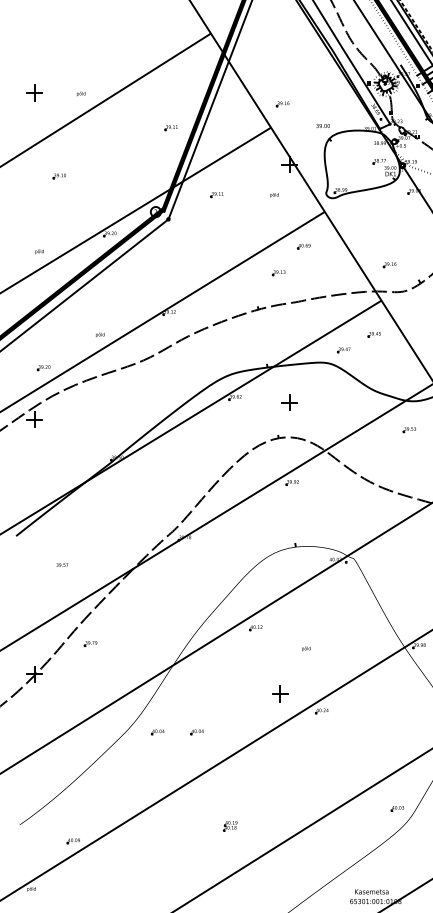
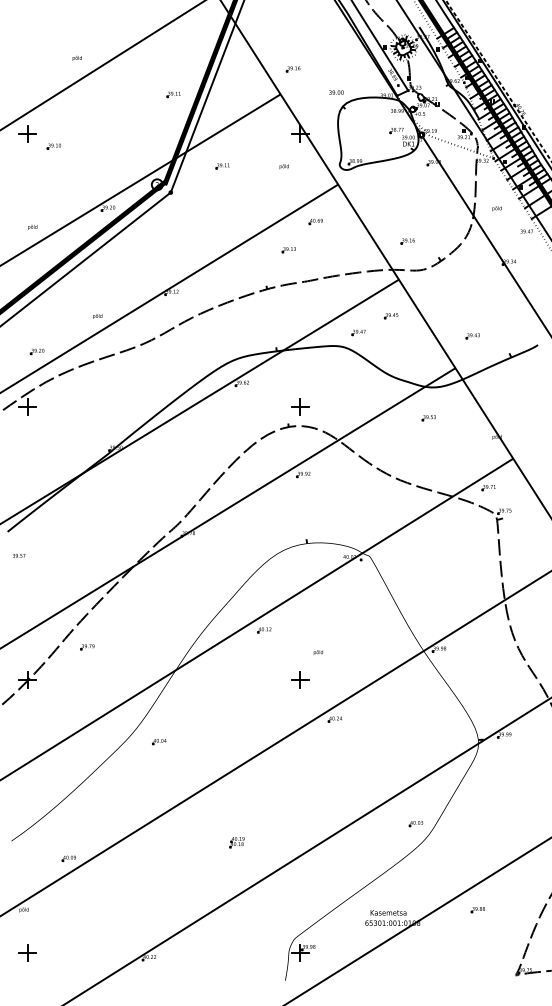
part: (34, 92) -> (27, 133), moved
part: (289, 402) -> (300, 406), moved
text: (62, 564) -> (19, 555), moved
part: (280, 693) -> (300, 679), moved
part: (197, 732) -> (201, 742), removed

